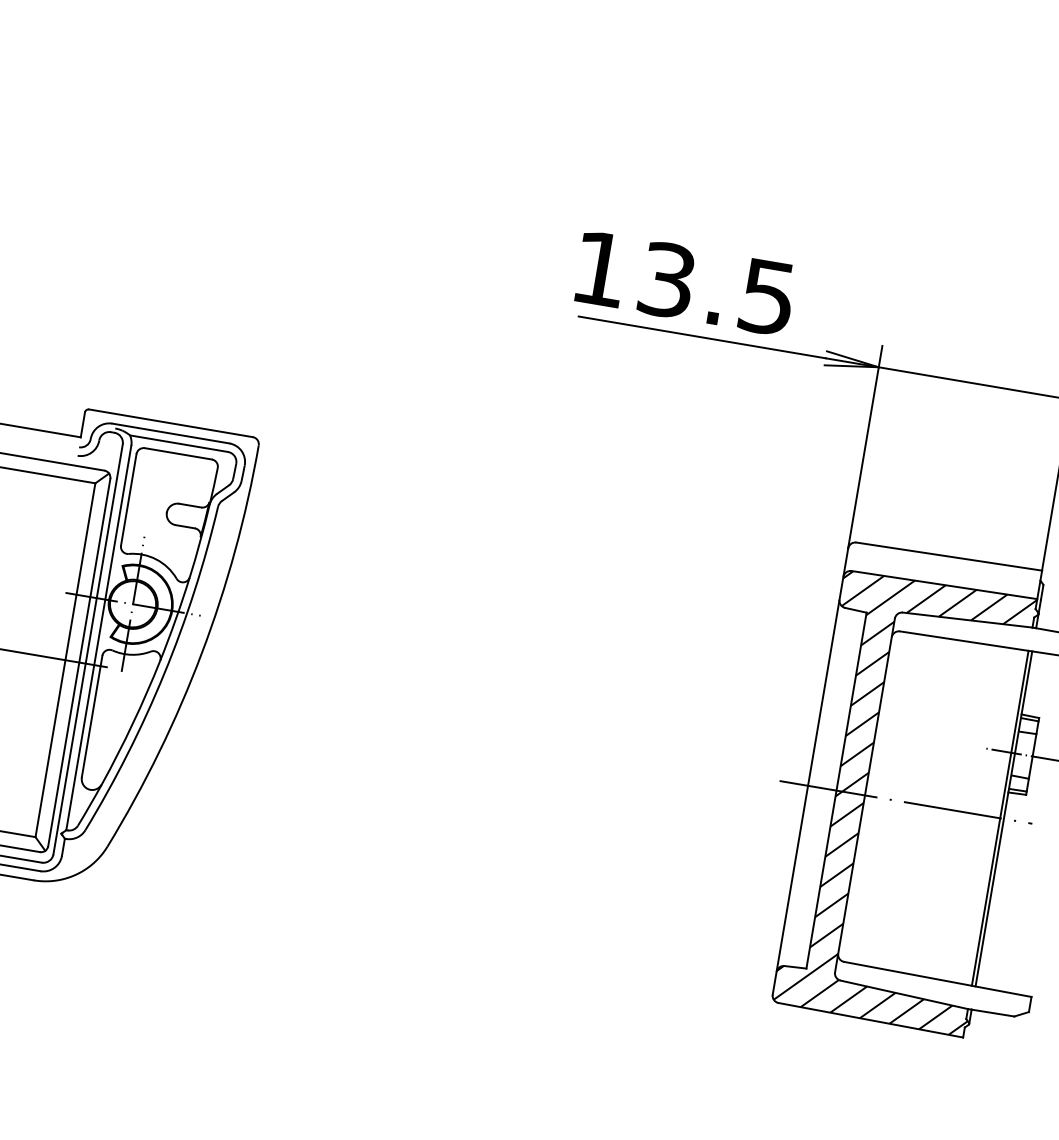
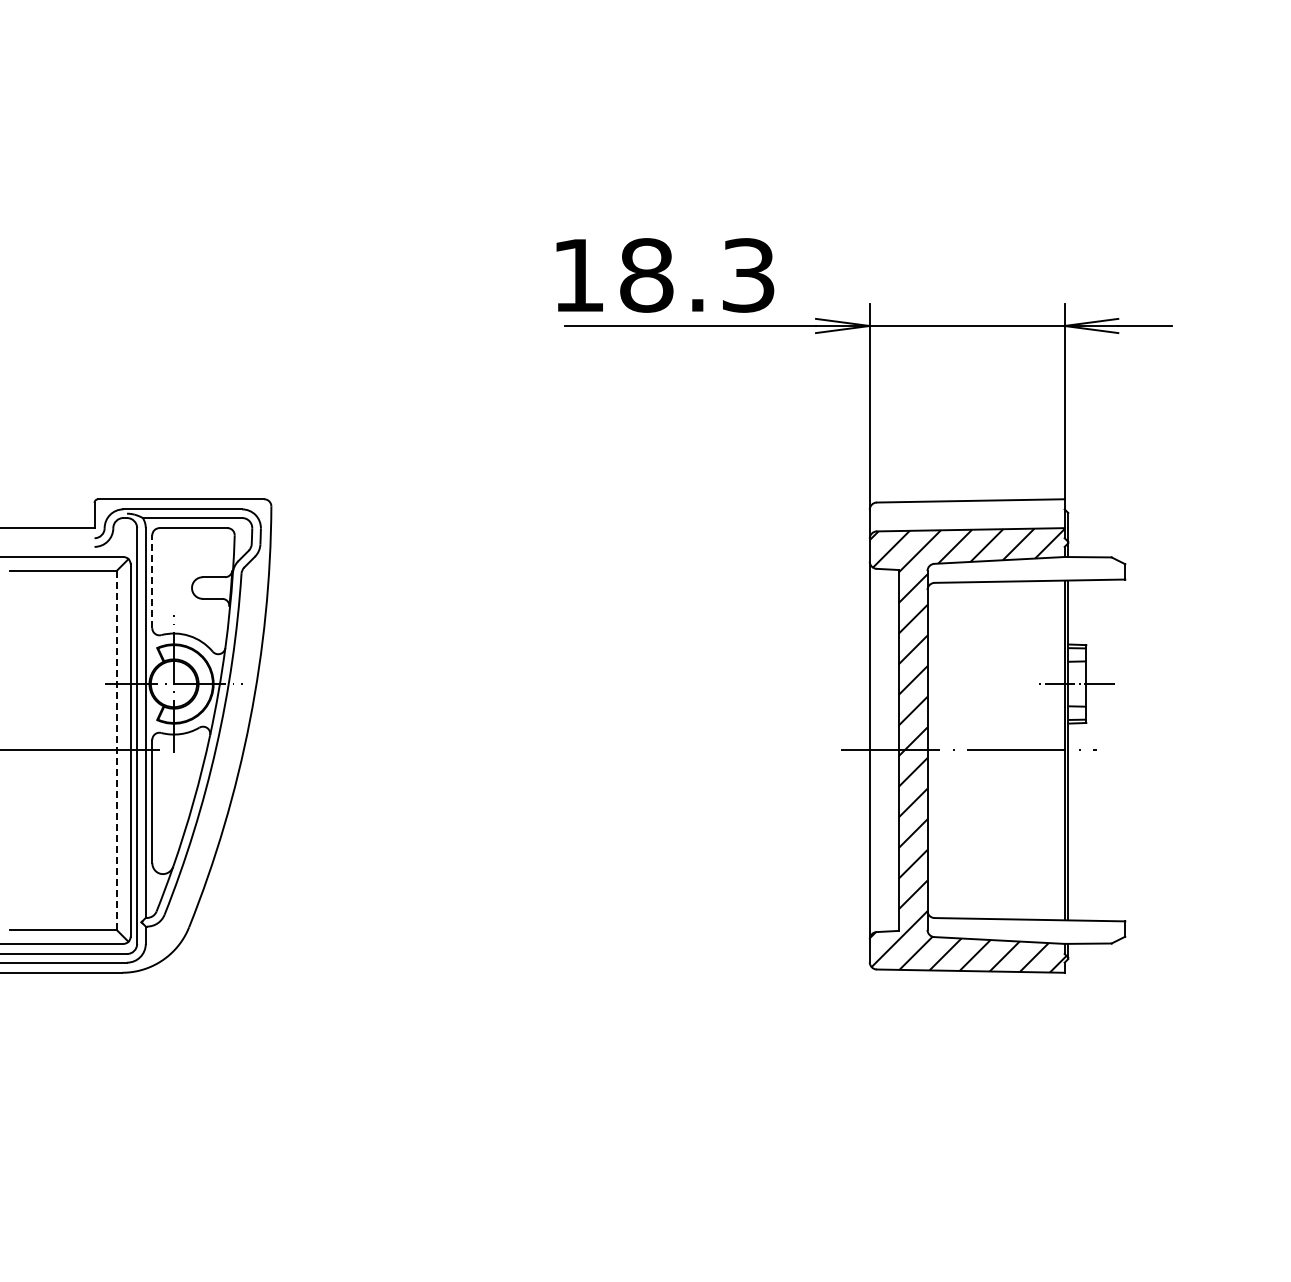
text: (717, 288) -> (697, 275), 13.5 -> 18.3
line: (129, 499) -> (152, 581), solid -> dashed
line: (65, 660) -> (116, 750), solid -> dashed

